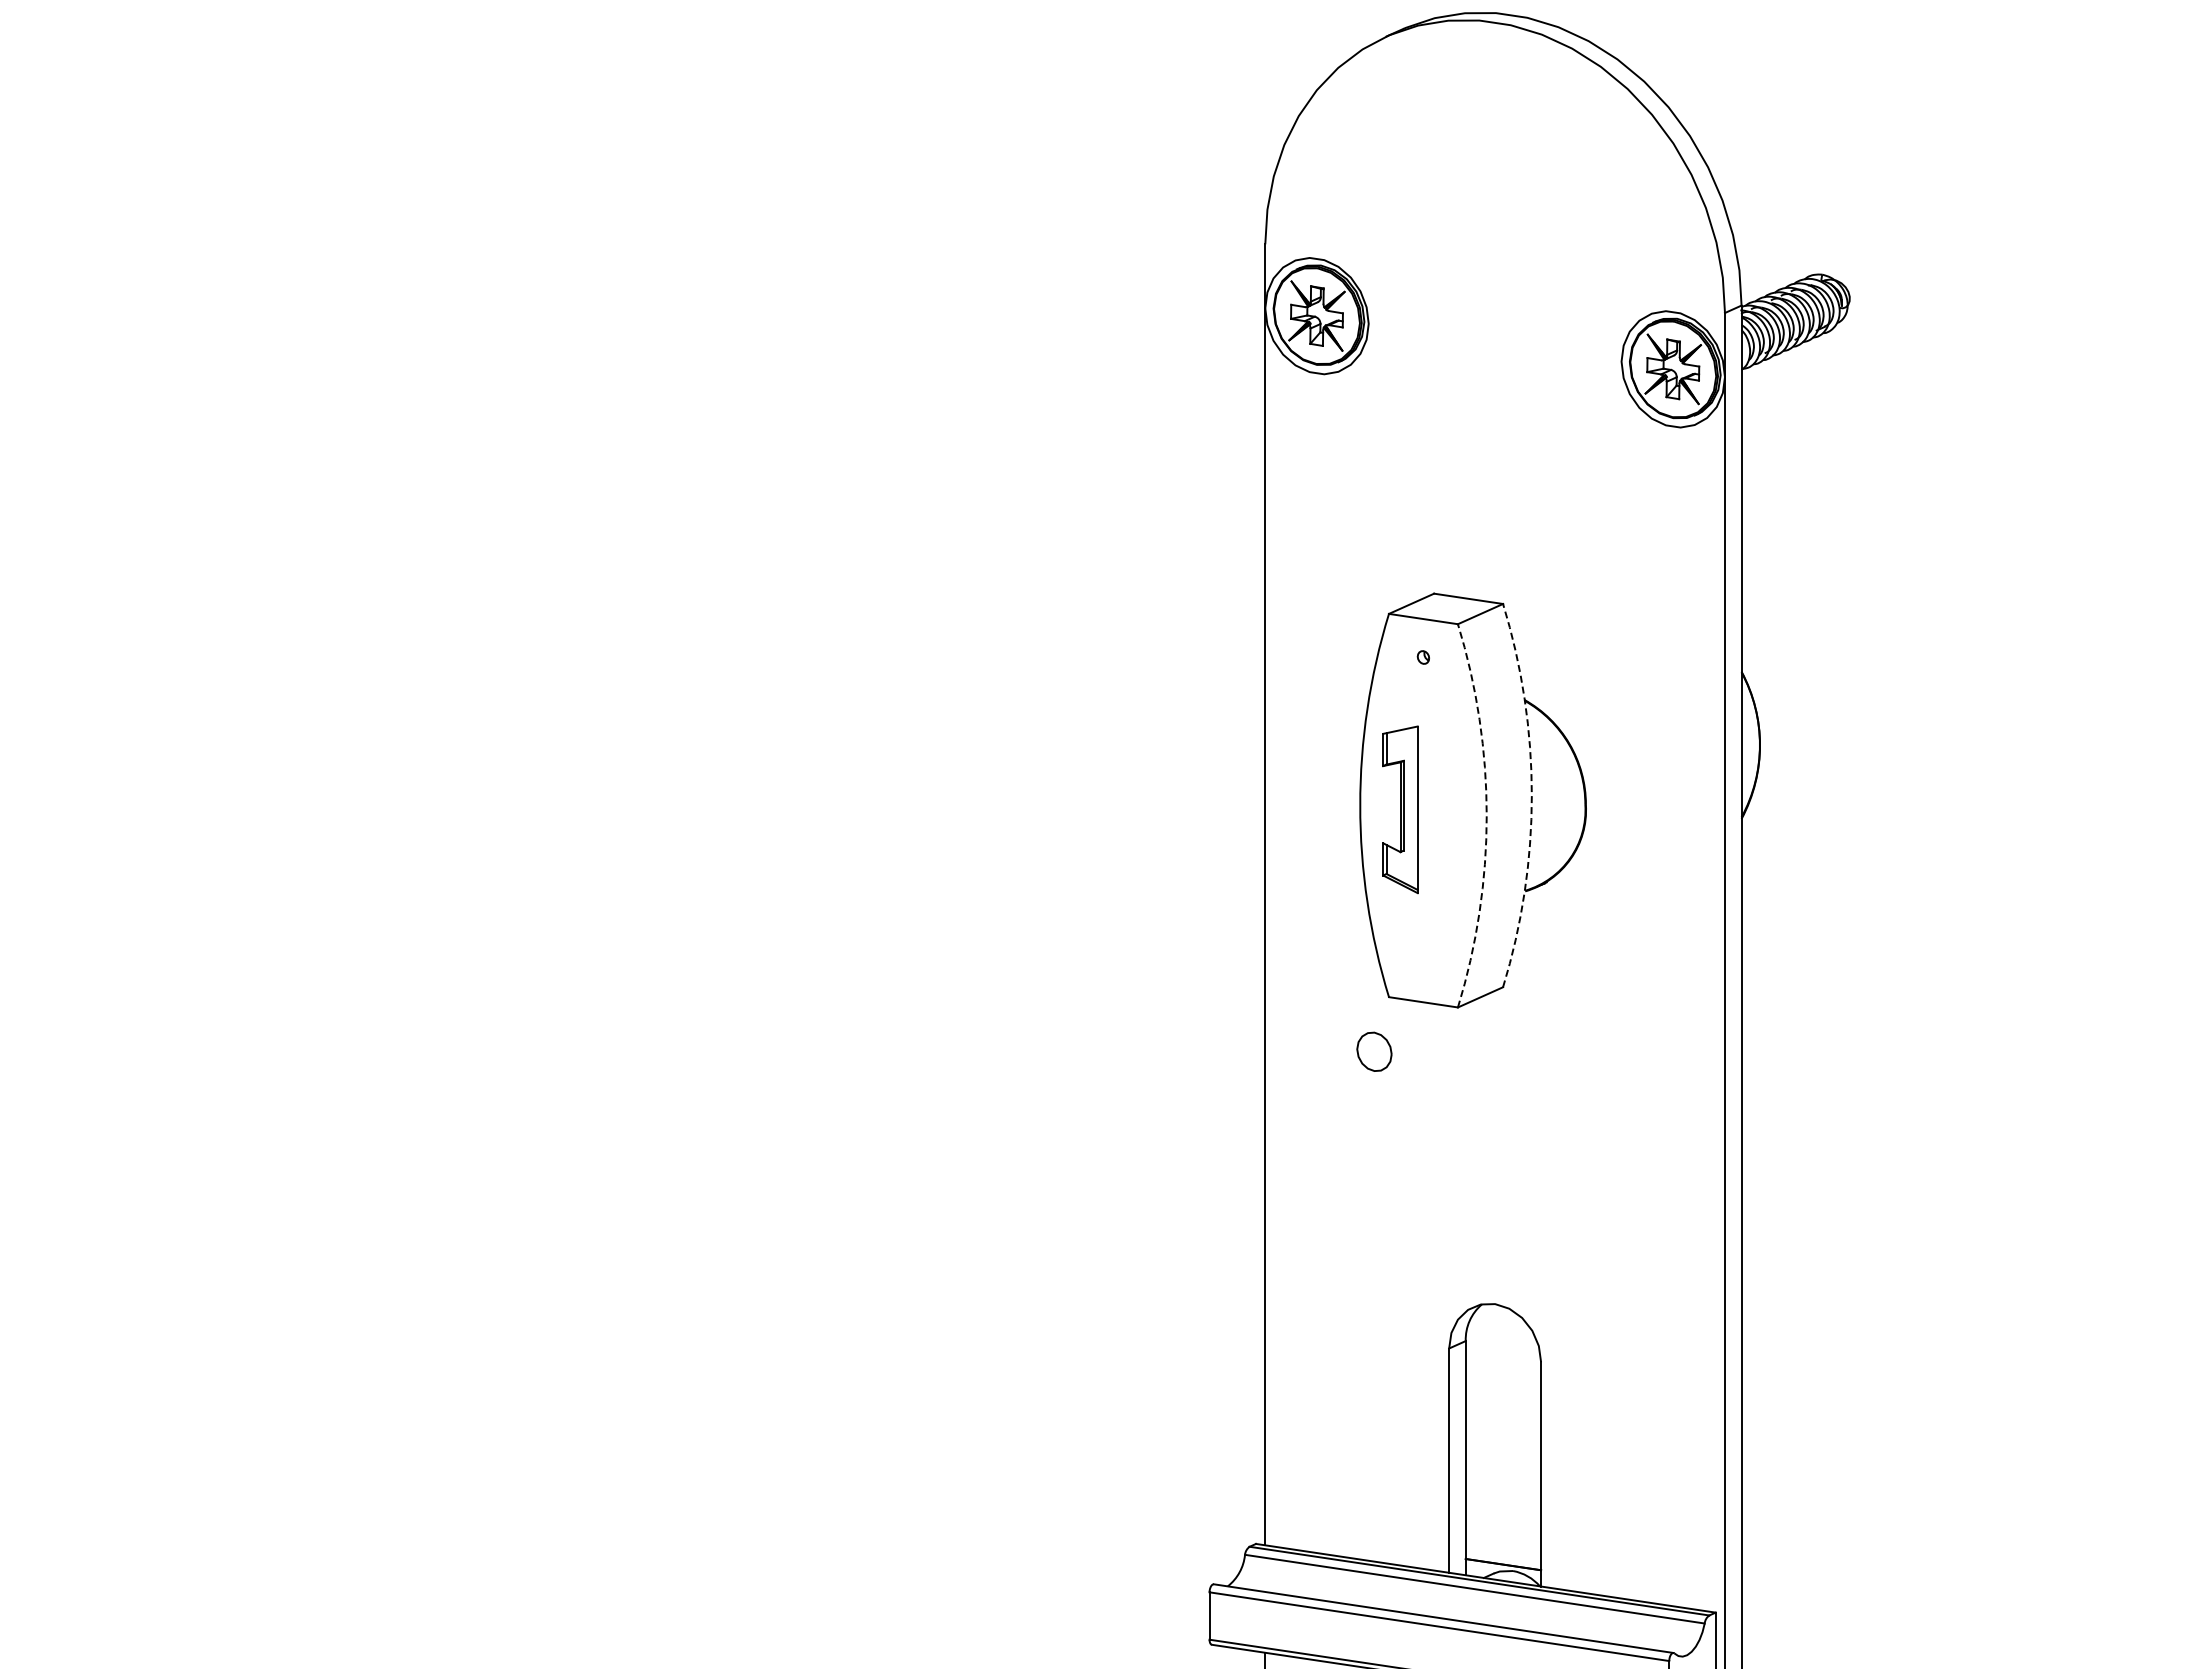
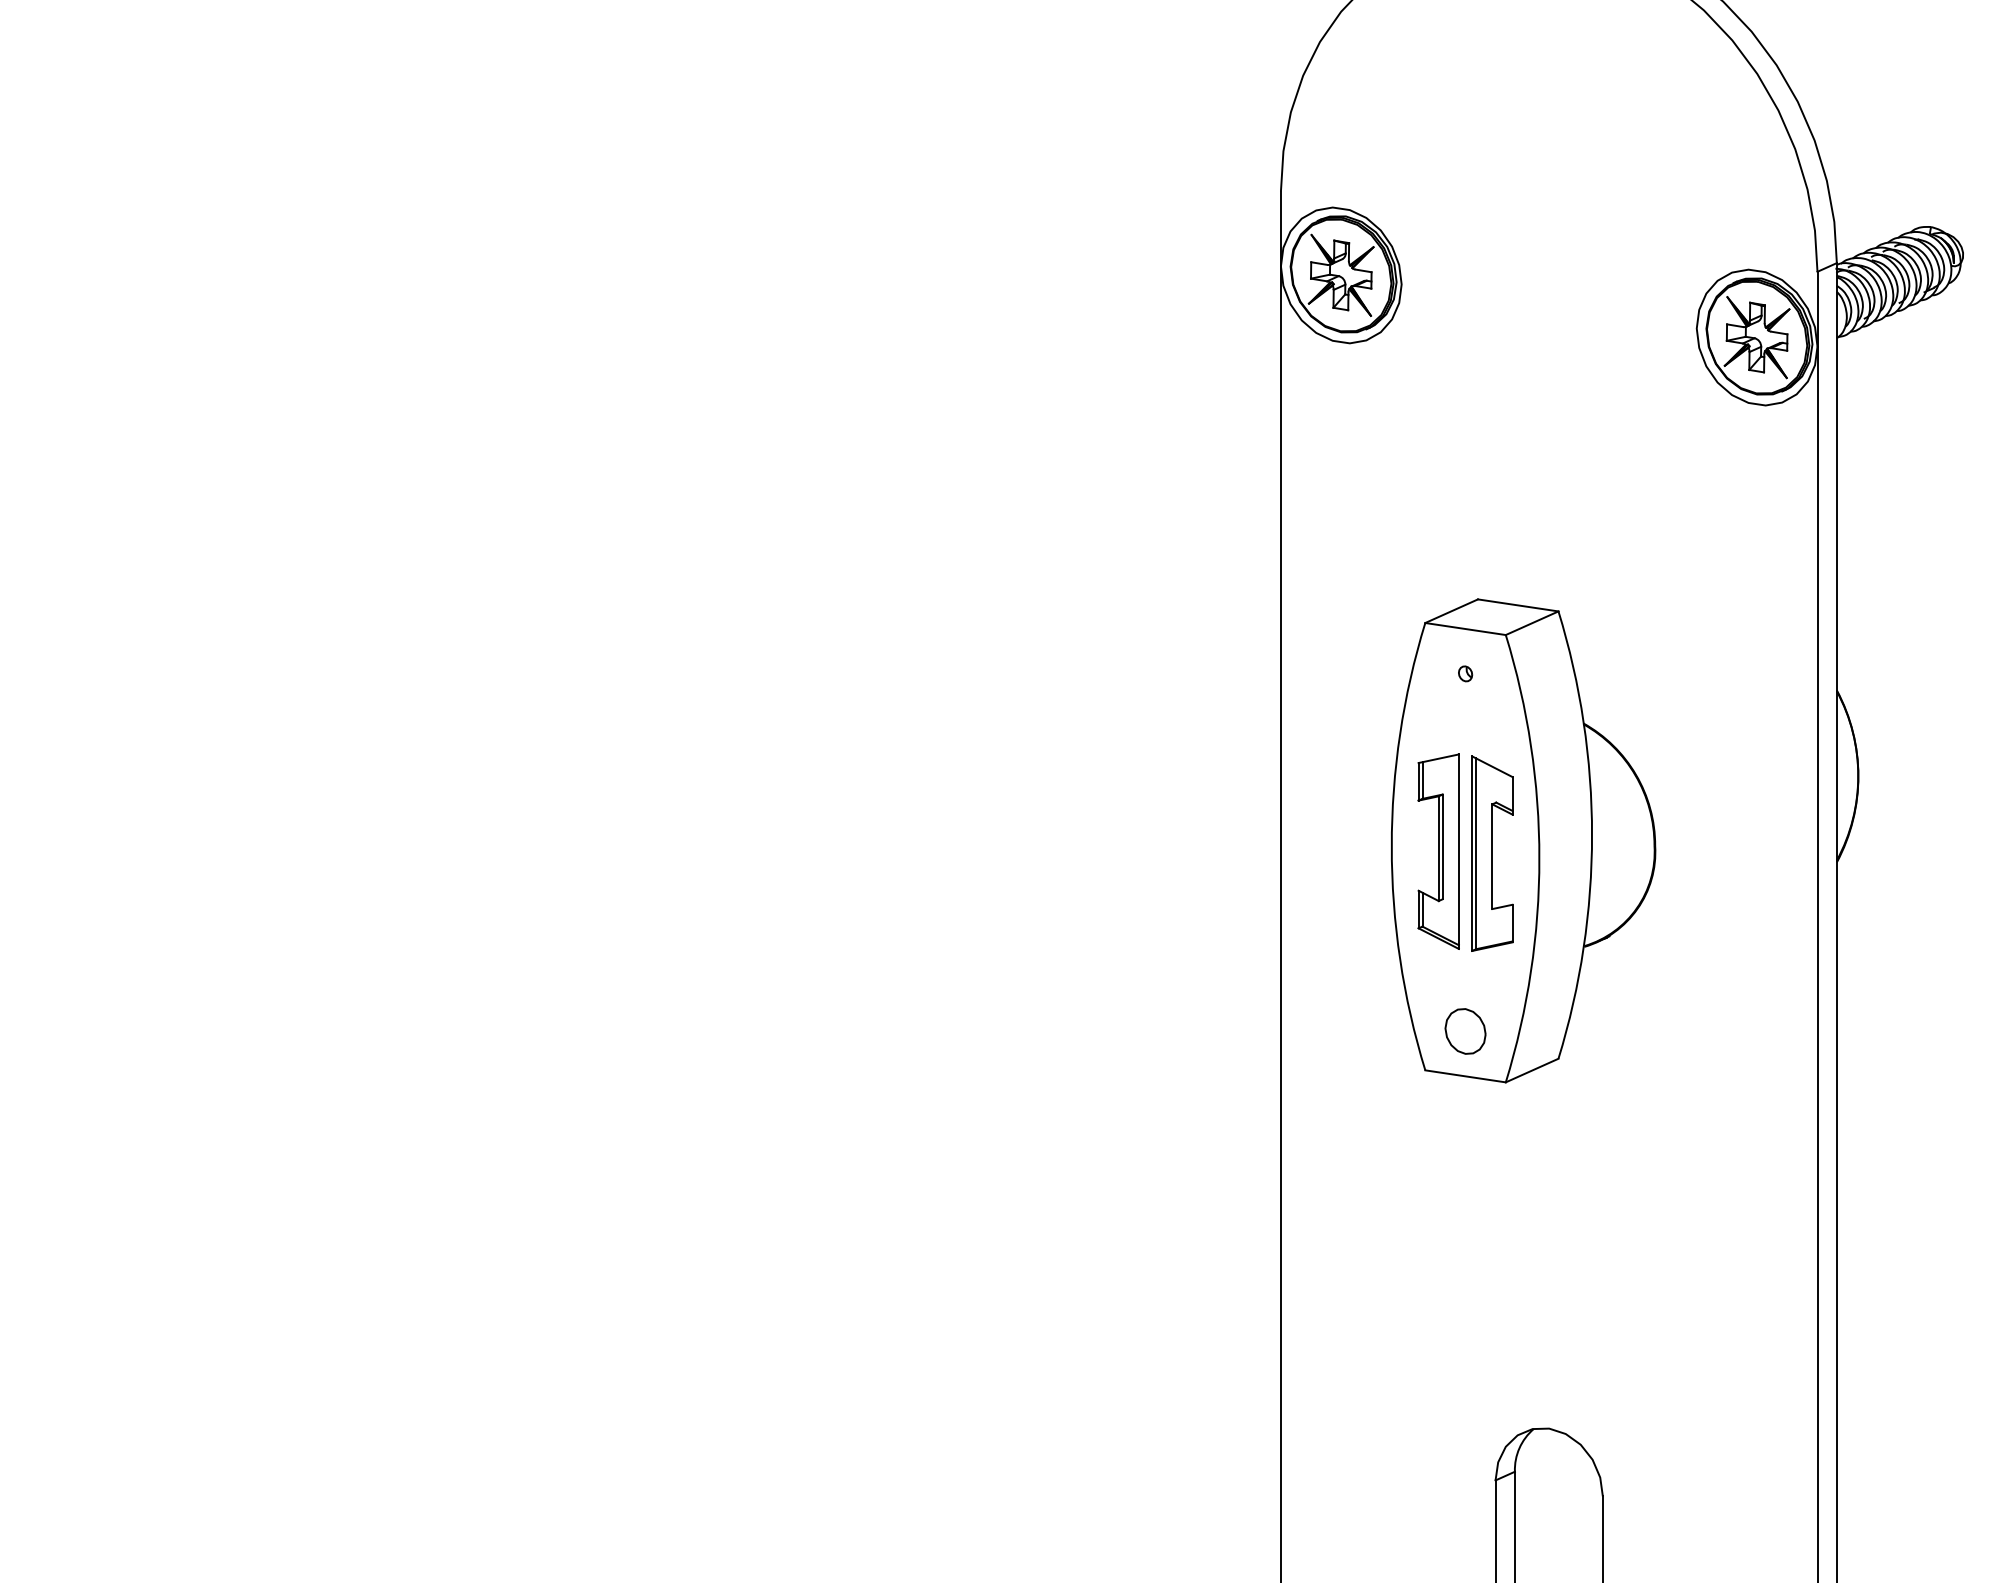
arc: (1531, 795) -> (1591, 834), dashed -> solid
part: (1446, 811) -> (1492, 853), added
arc: (1486, 815) -> (1539, 858), dashed -> solid
part: (1374, 1051) -> (1465, 1031), moved

